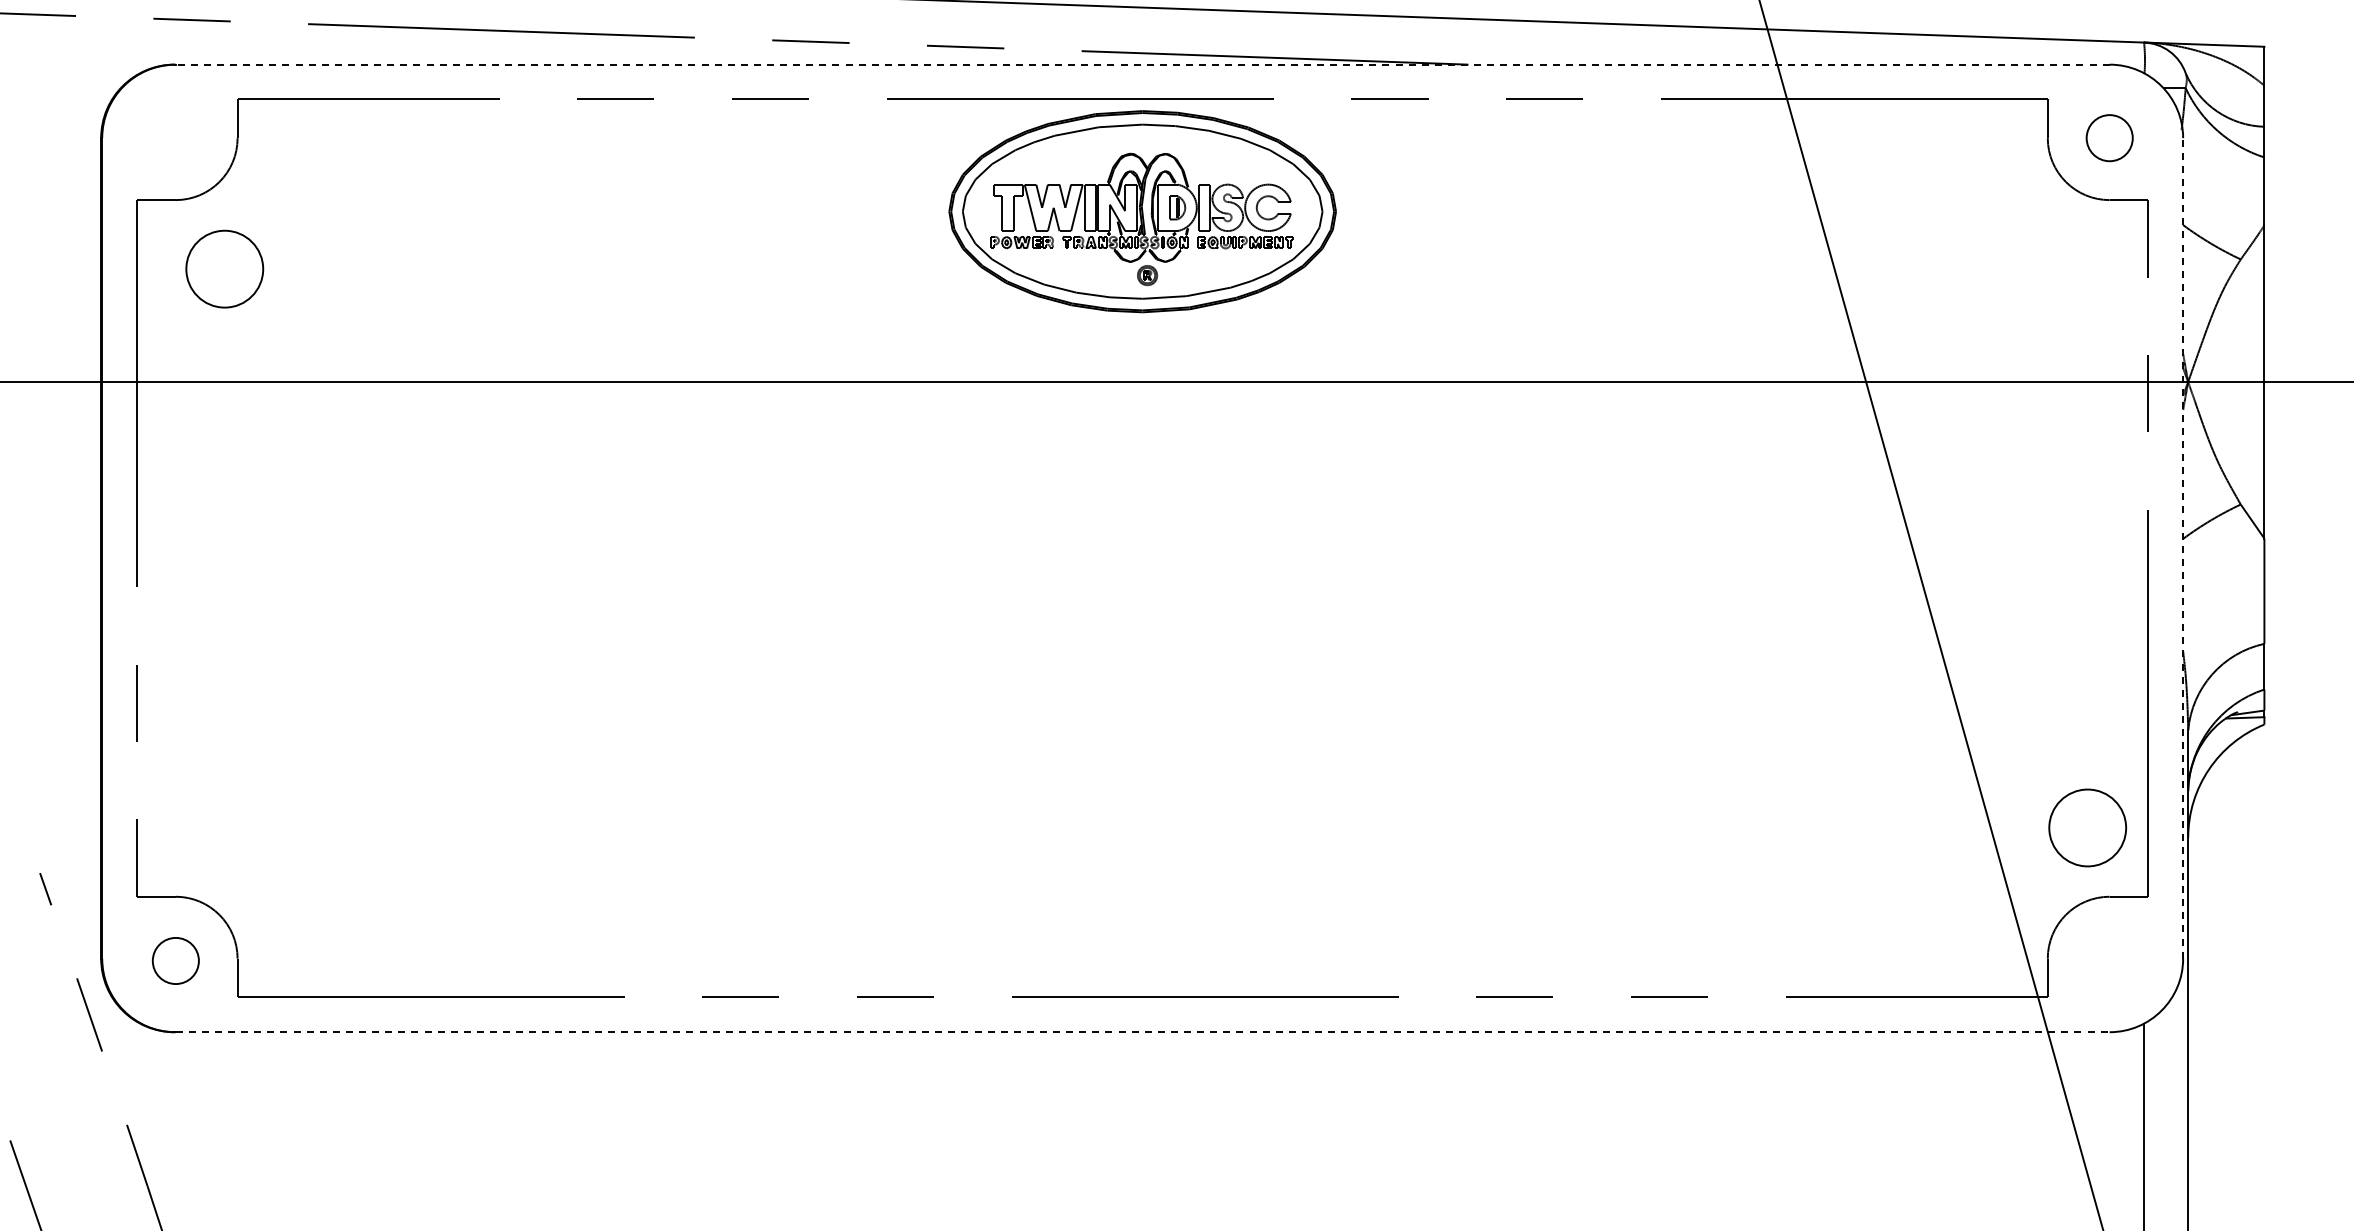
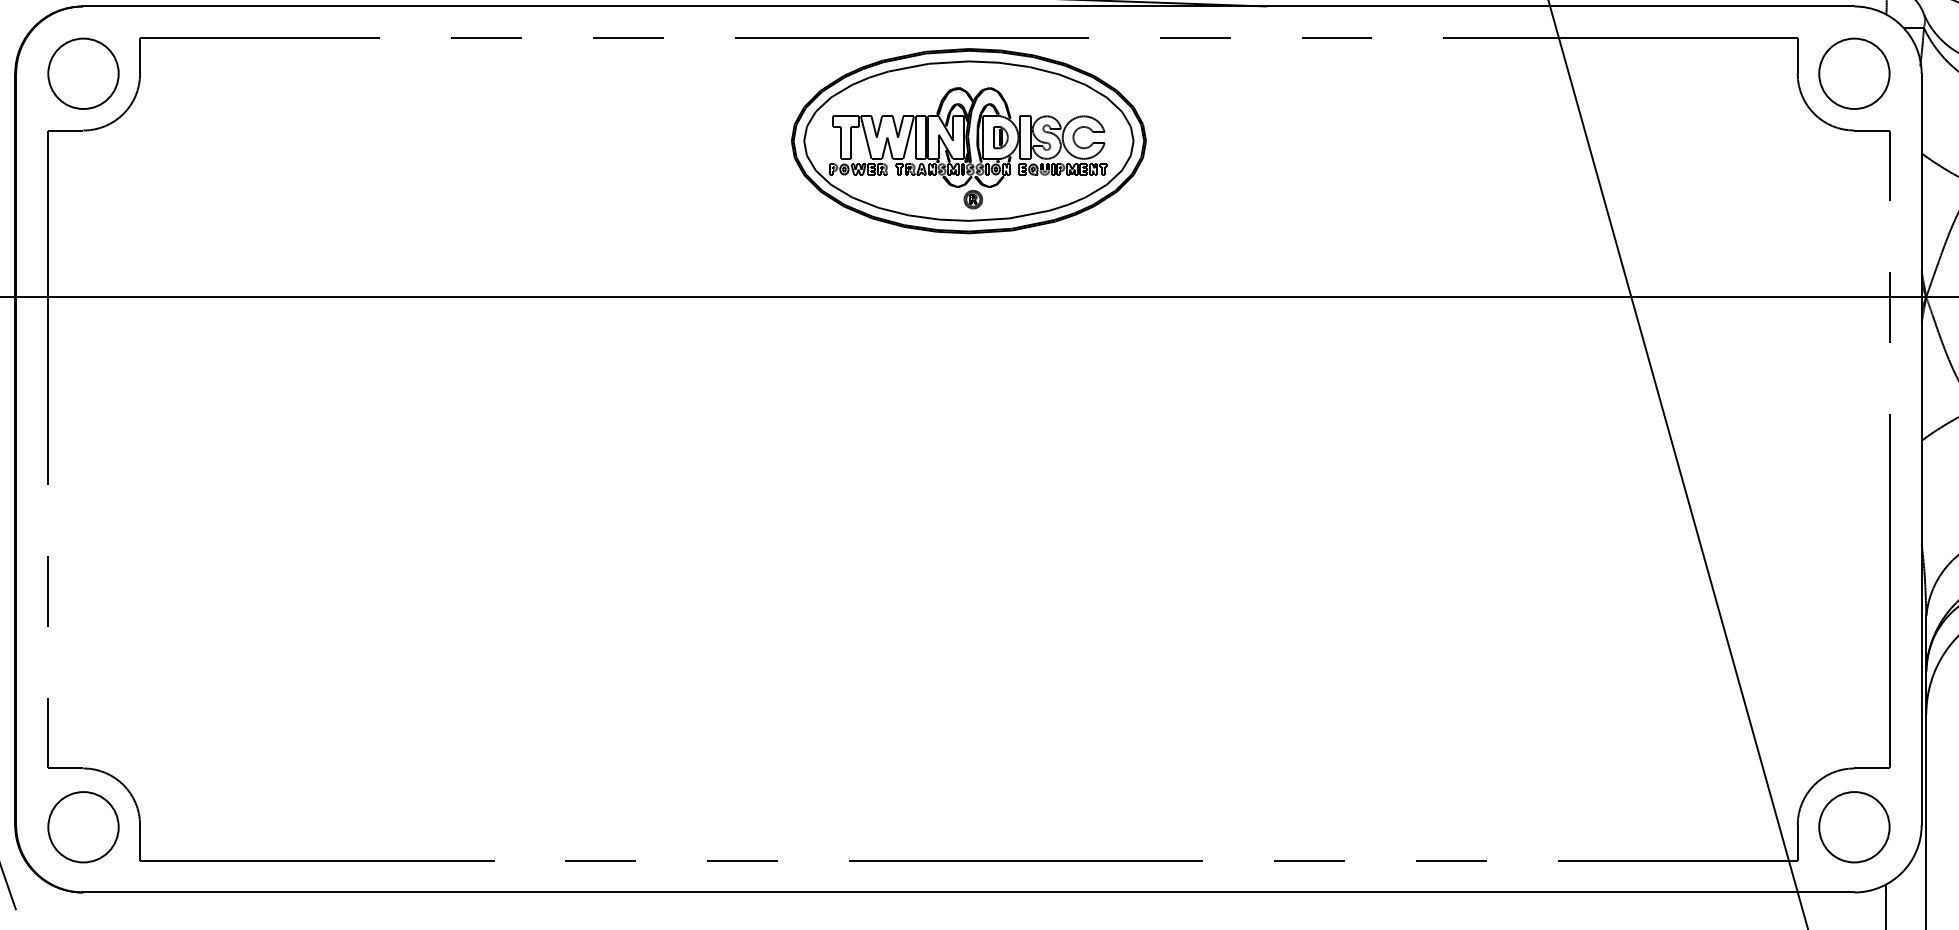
line: (1142, 64) -> (968, 6), dashed -> solid
circle: (2109, 137) -> (1854, 73), size x1.67
circle: (224, 268) -> (83, 73), moved
line: (2183, 547) -> (1921, 448), dashed -> solid
circle: (2087, 827) -> (1854, 826), moved
circle: (175, 960) -> (83, 826), size x1.67
line: (1142, 1032) -> (968, 892), dashed -> solid

